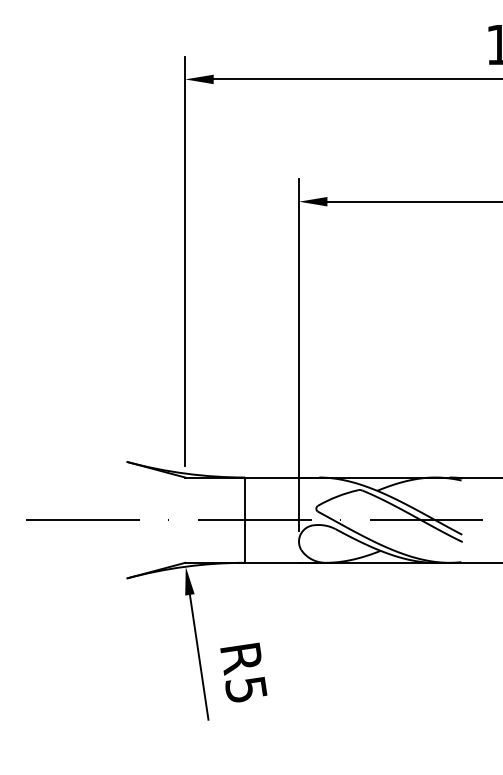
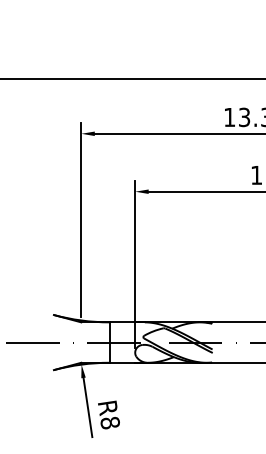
text: (246, 688) -> (110, 422), R5 -> R8

